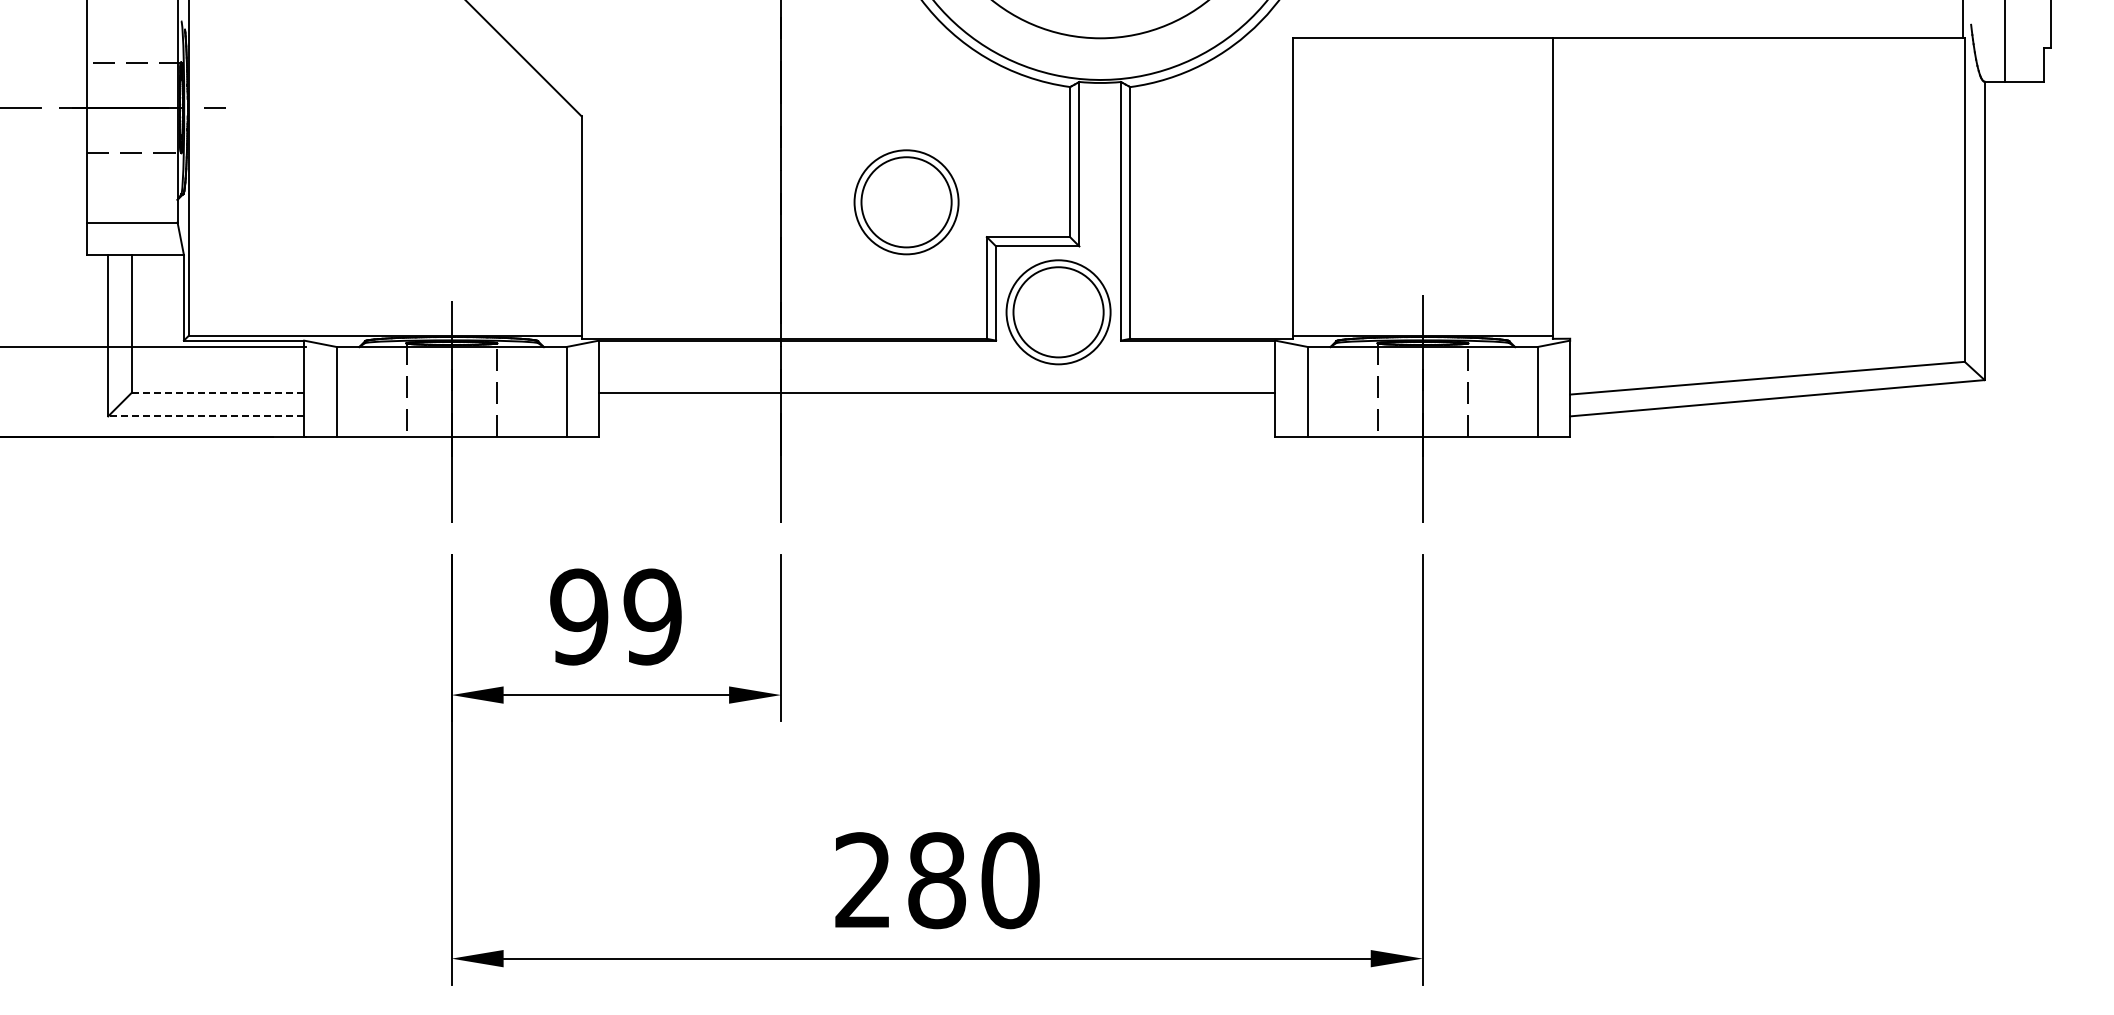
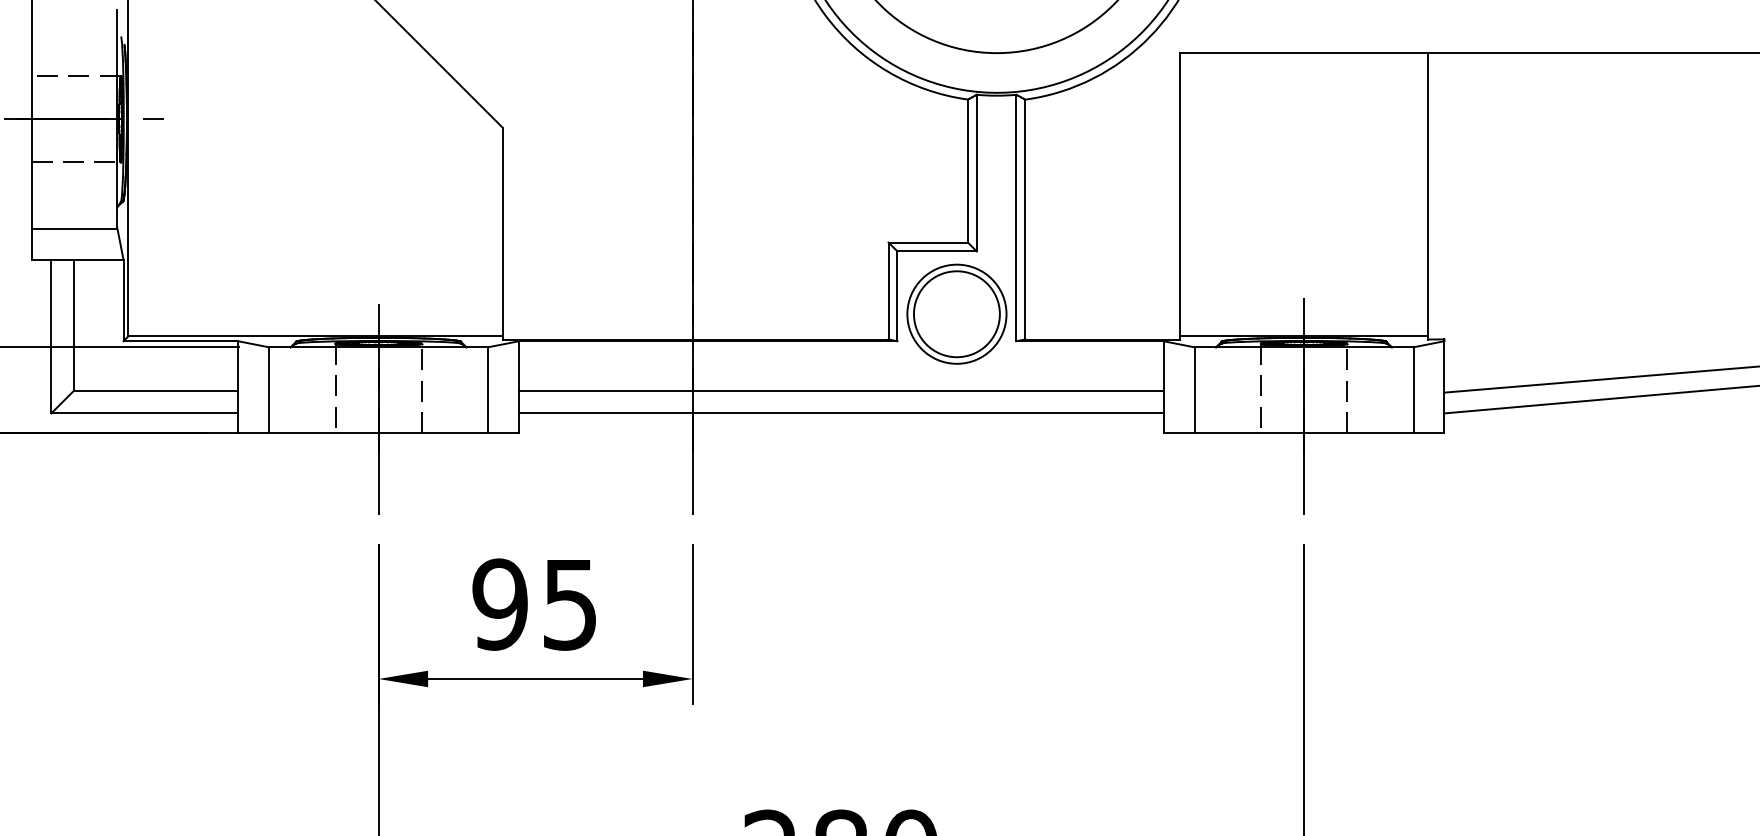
part: (906, 202) -> (812, 209), removed
line: (218, 392) -> (156, 390), dashed -> solid
line: (206, 416) -> (144, 413), dashed -> solid
line: (937, 416) -> (841, 413), added
text: (652, 616) -> (569, 604), 99 -> 95

